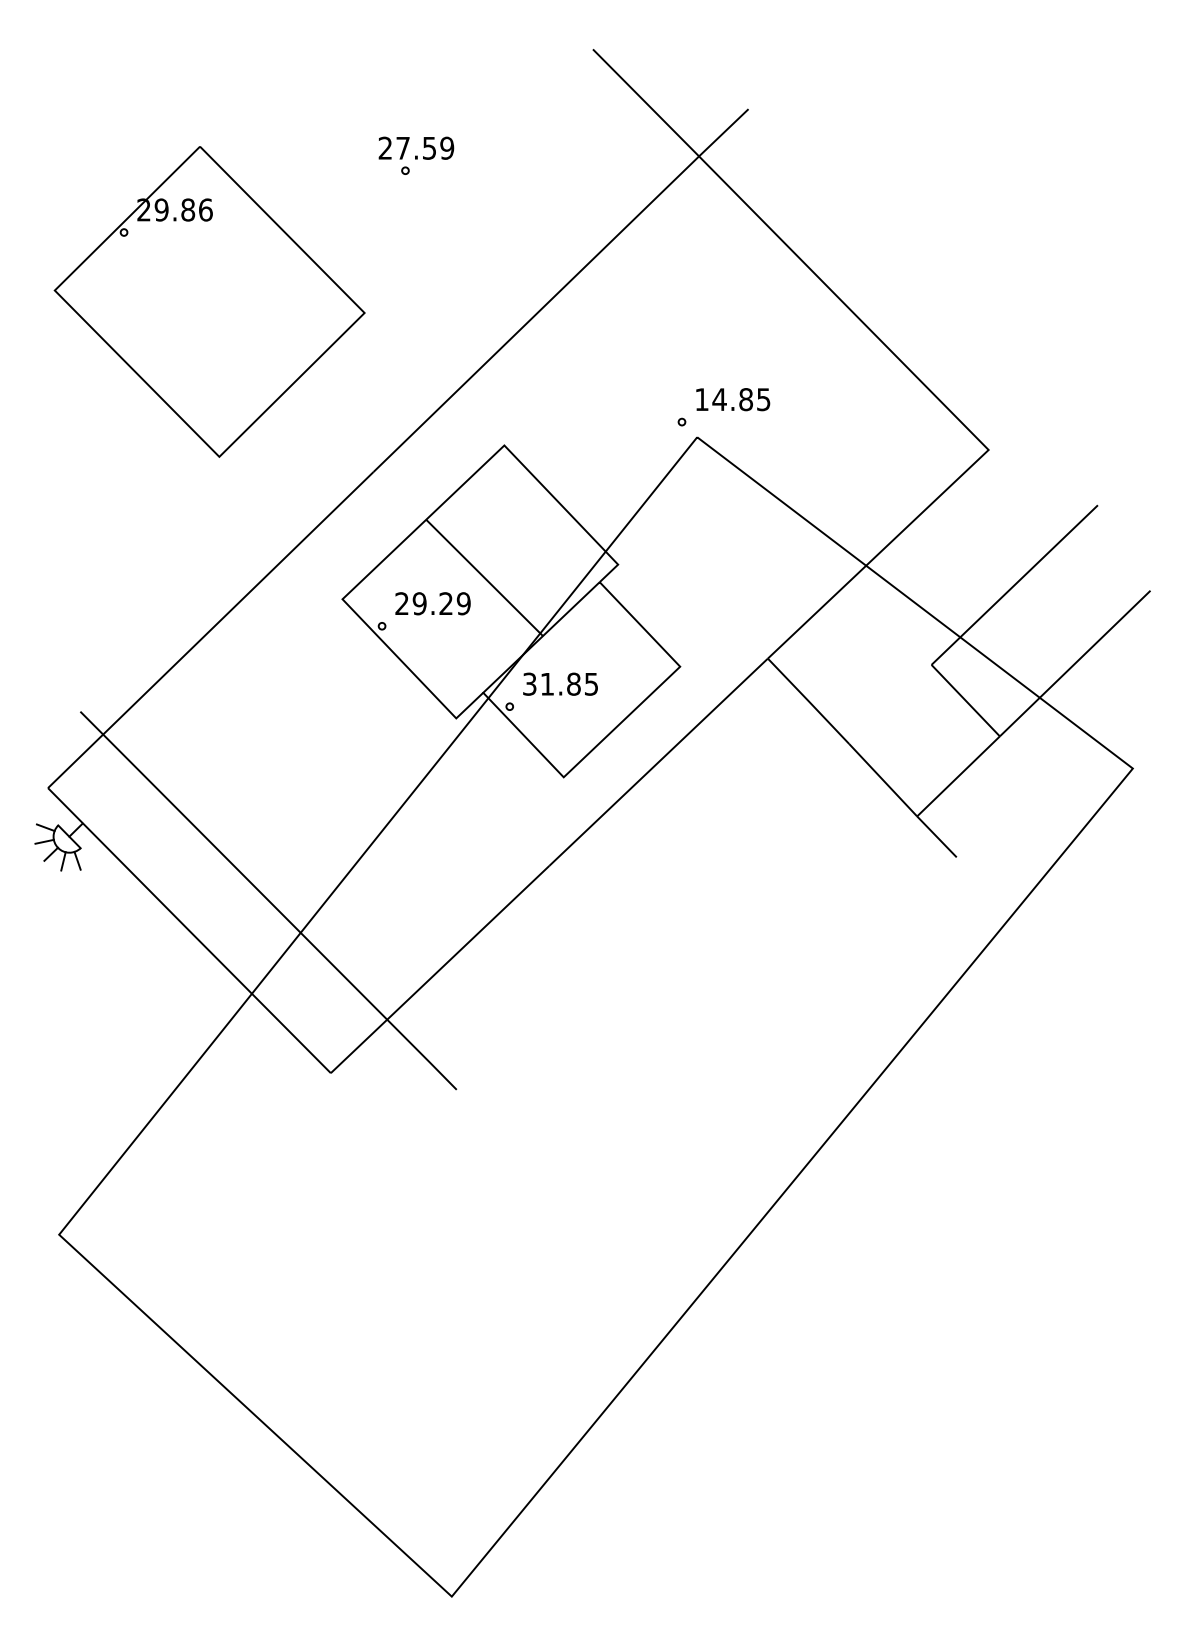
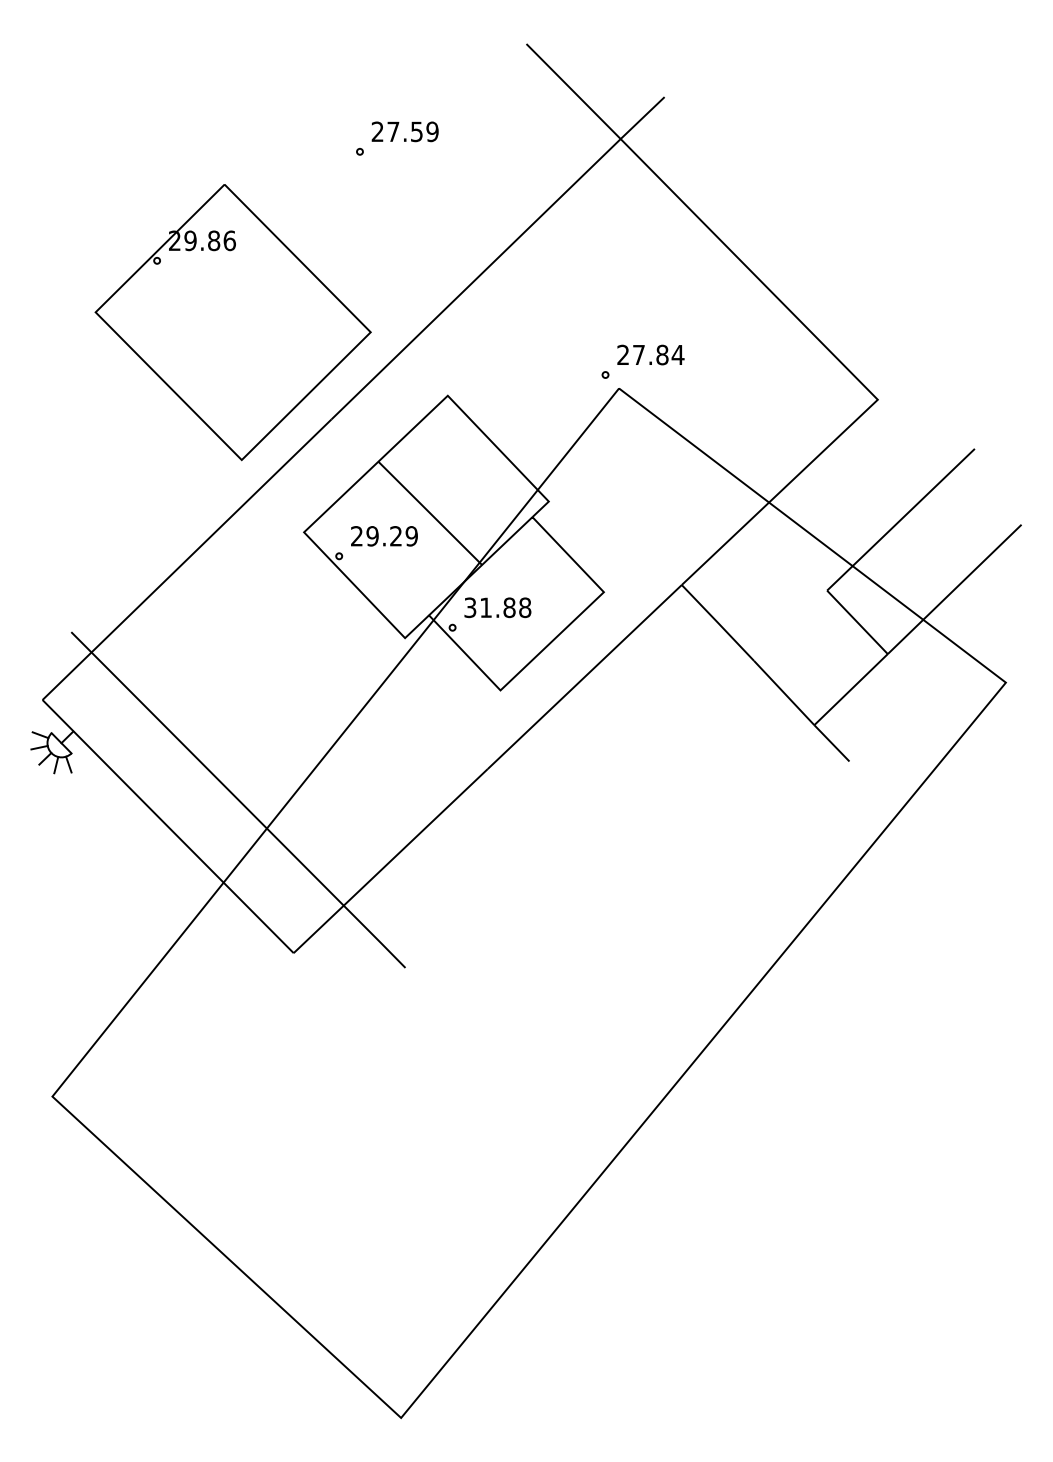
text: (416, 147) -> (405, 131), moved
part: (209, 301) -> (233, 322), moved
text: (733, 399) -> (651, 354), 14.85 -> 27.84
text: (591, 683) -> (525, 607), 31.85 -> 31.88

